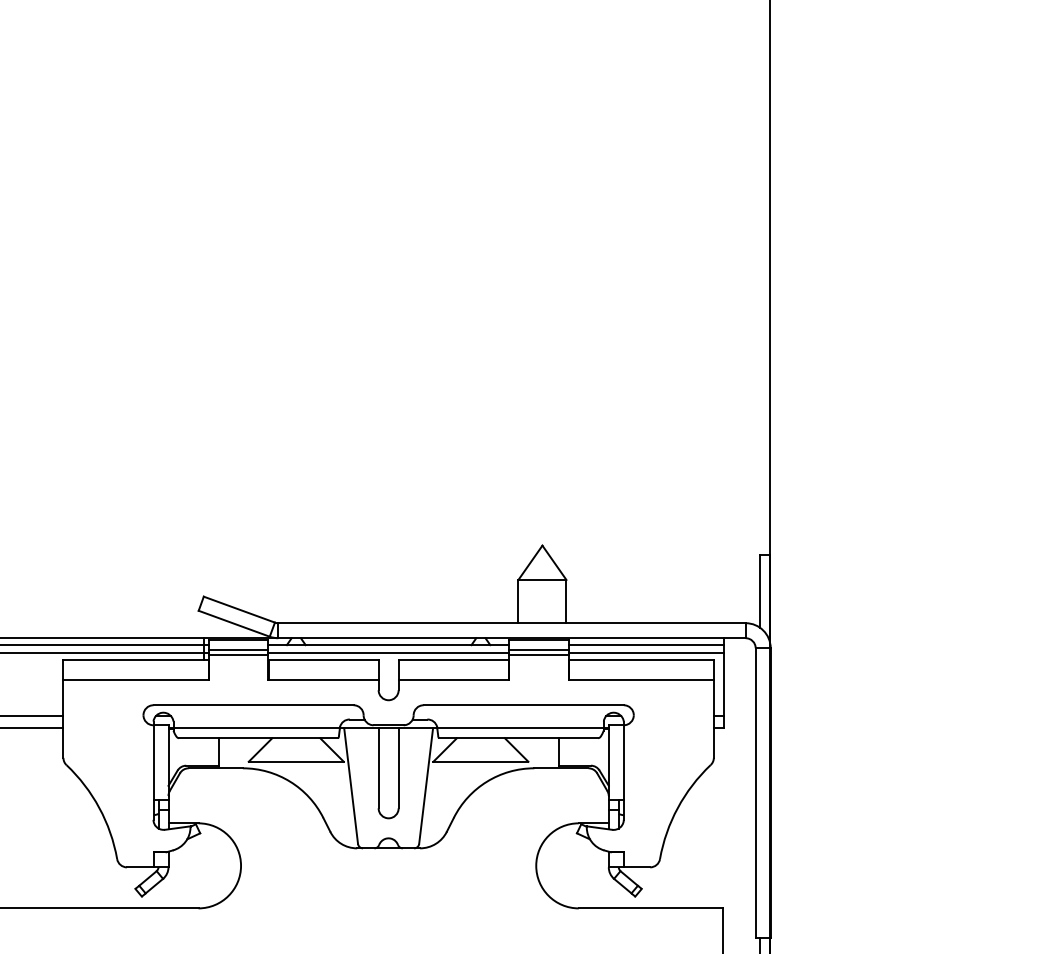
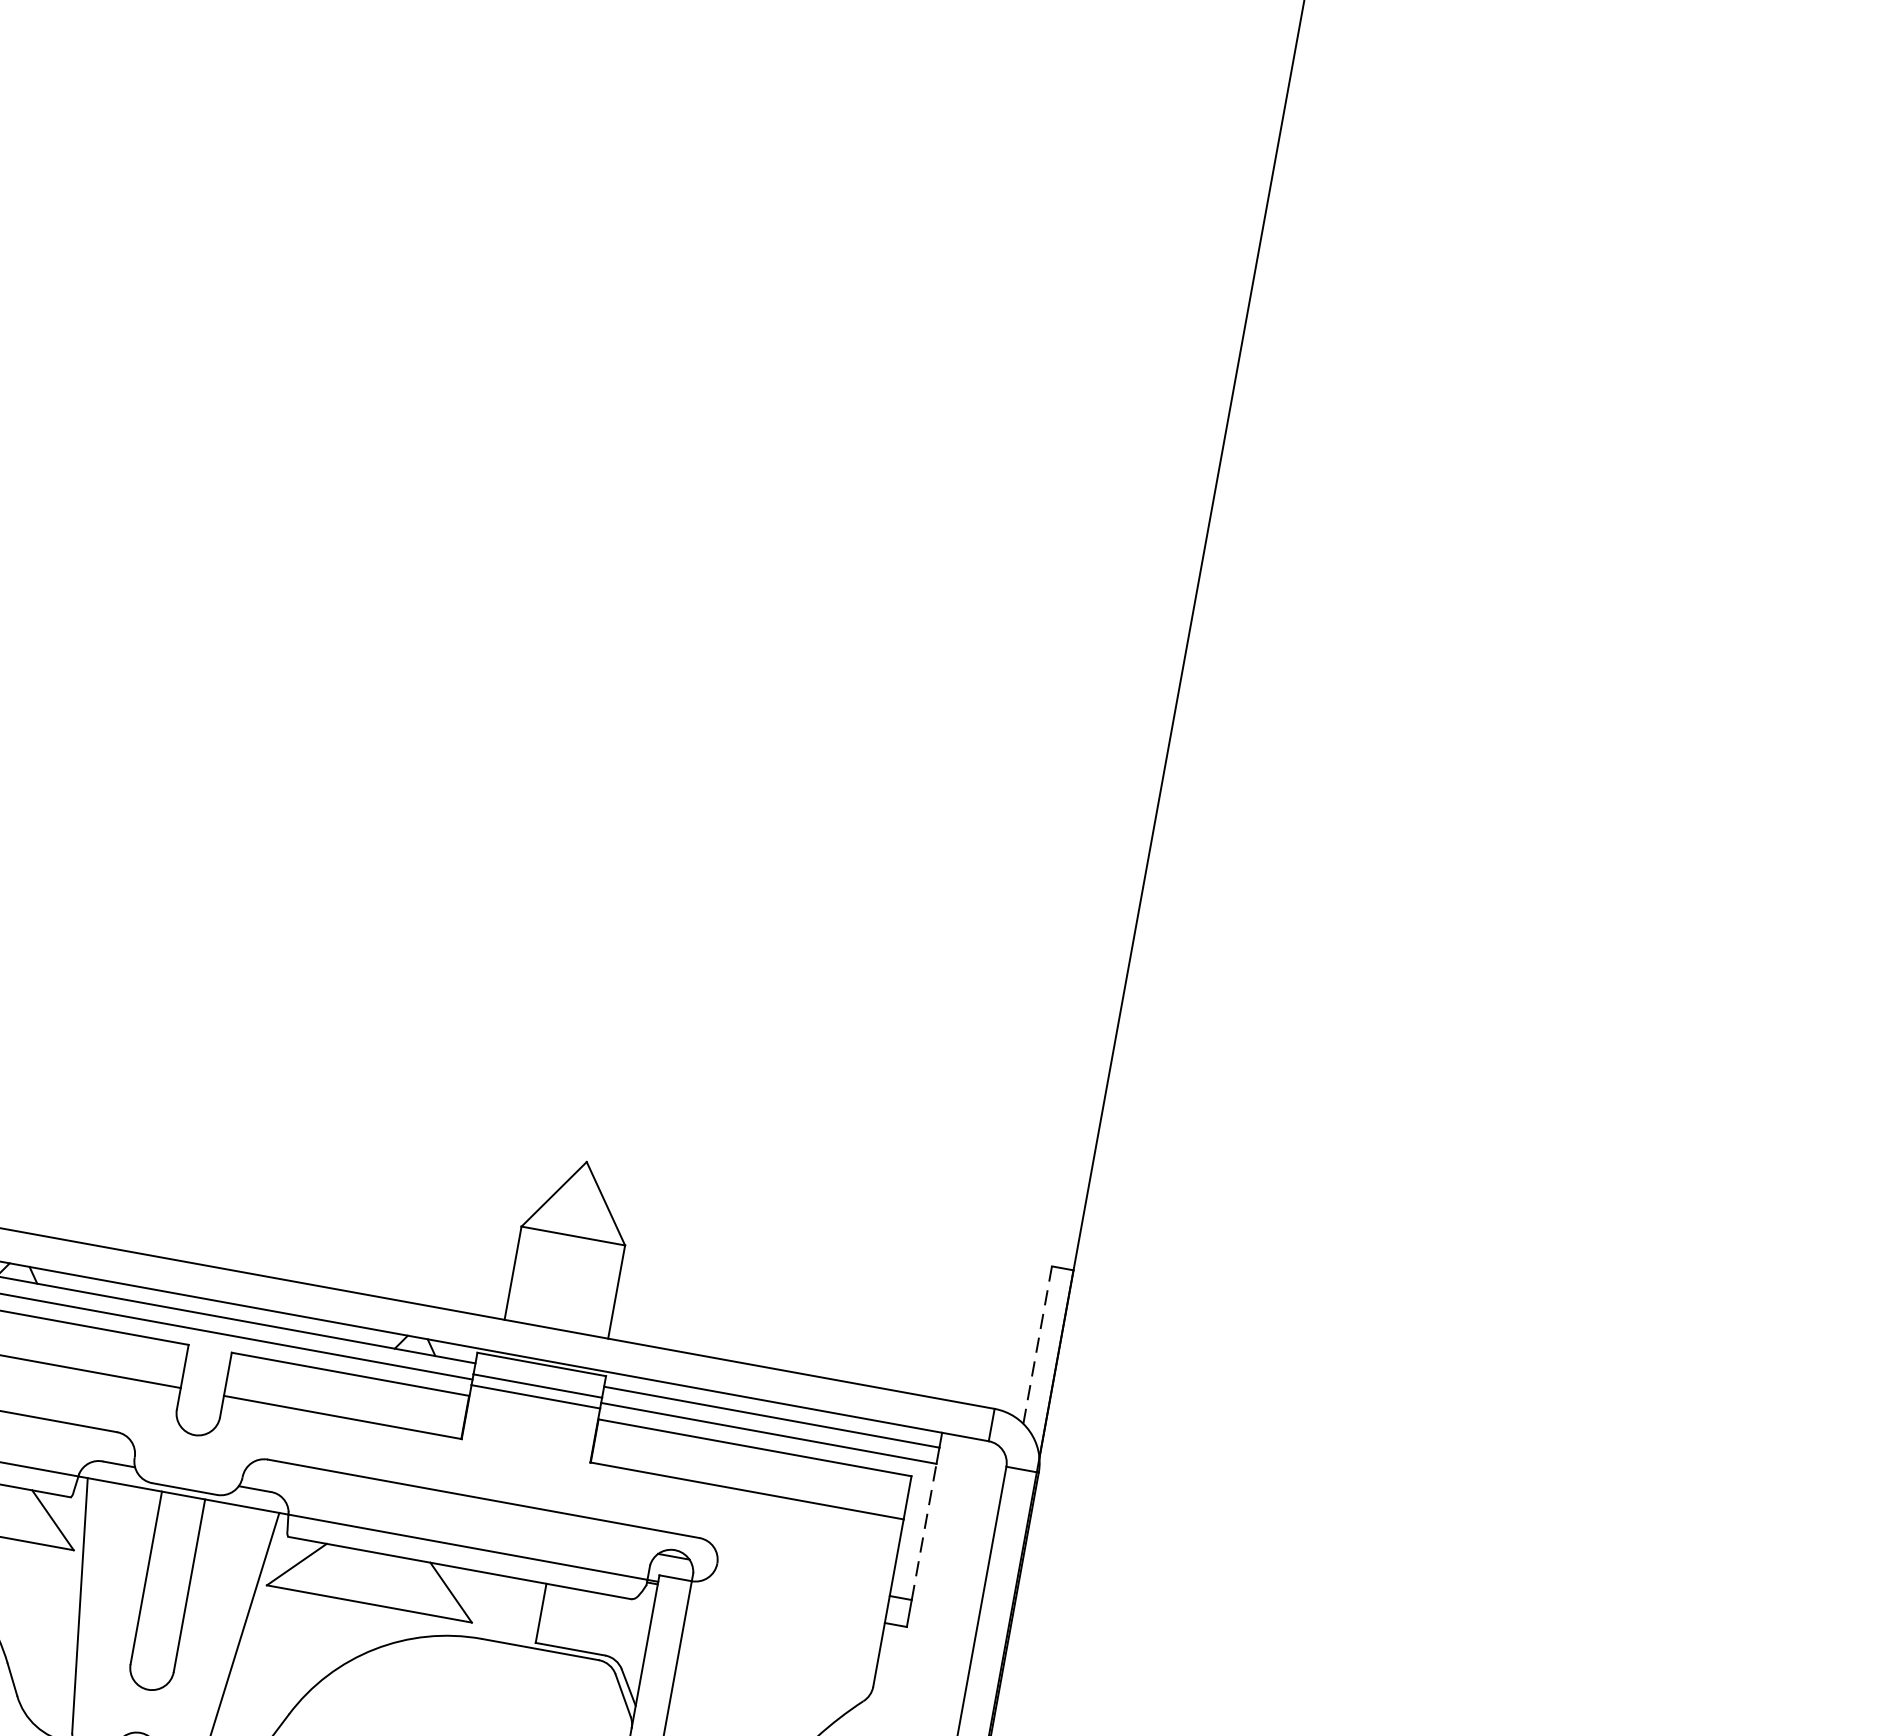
line: (759, 591) -> (1036, 1345), solid -> dashed
line: (724, 684) -> (924, 1532), solid -> dashed

